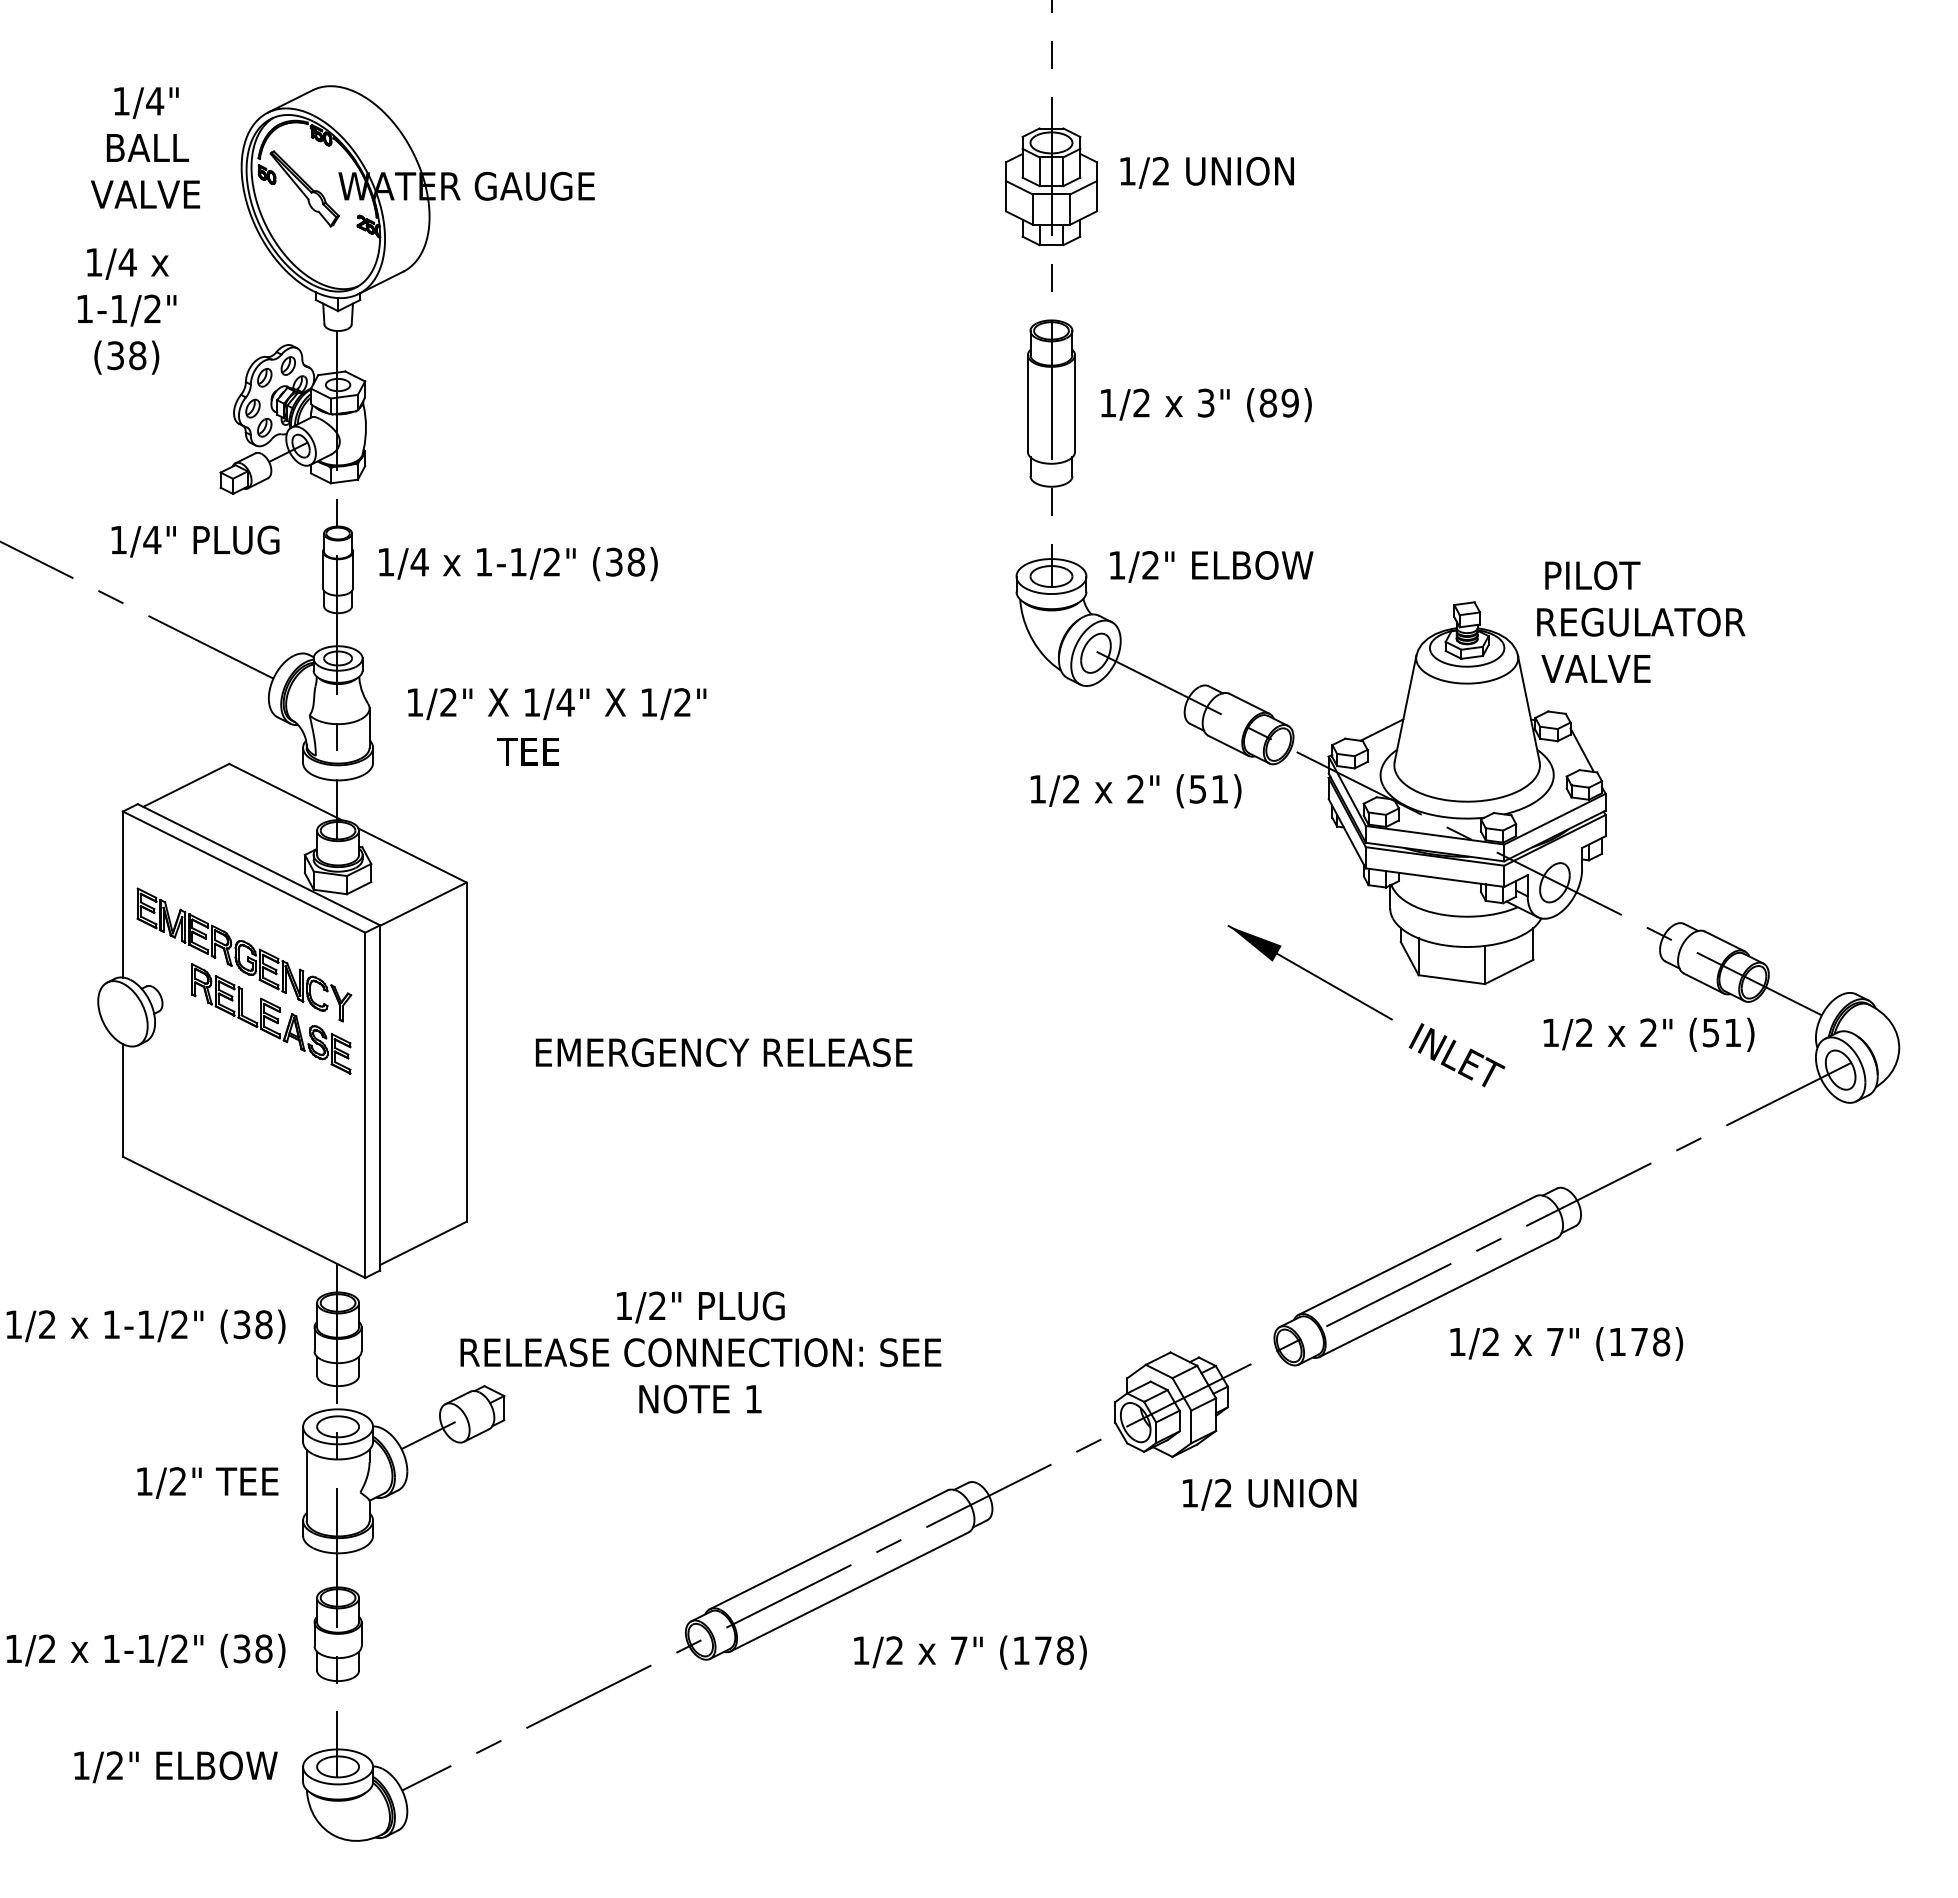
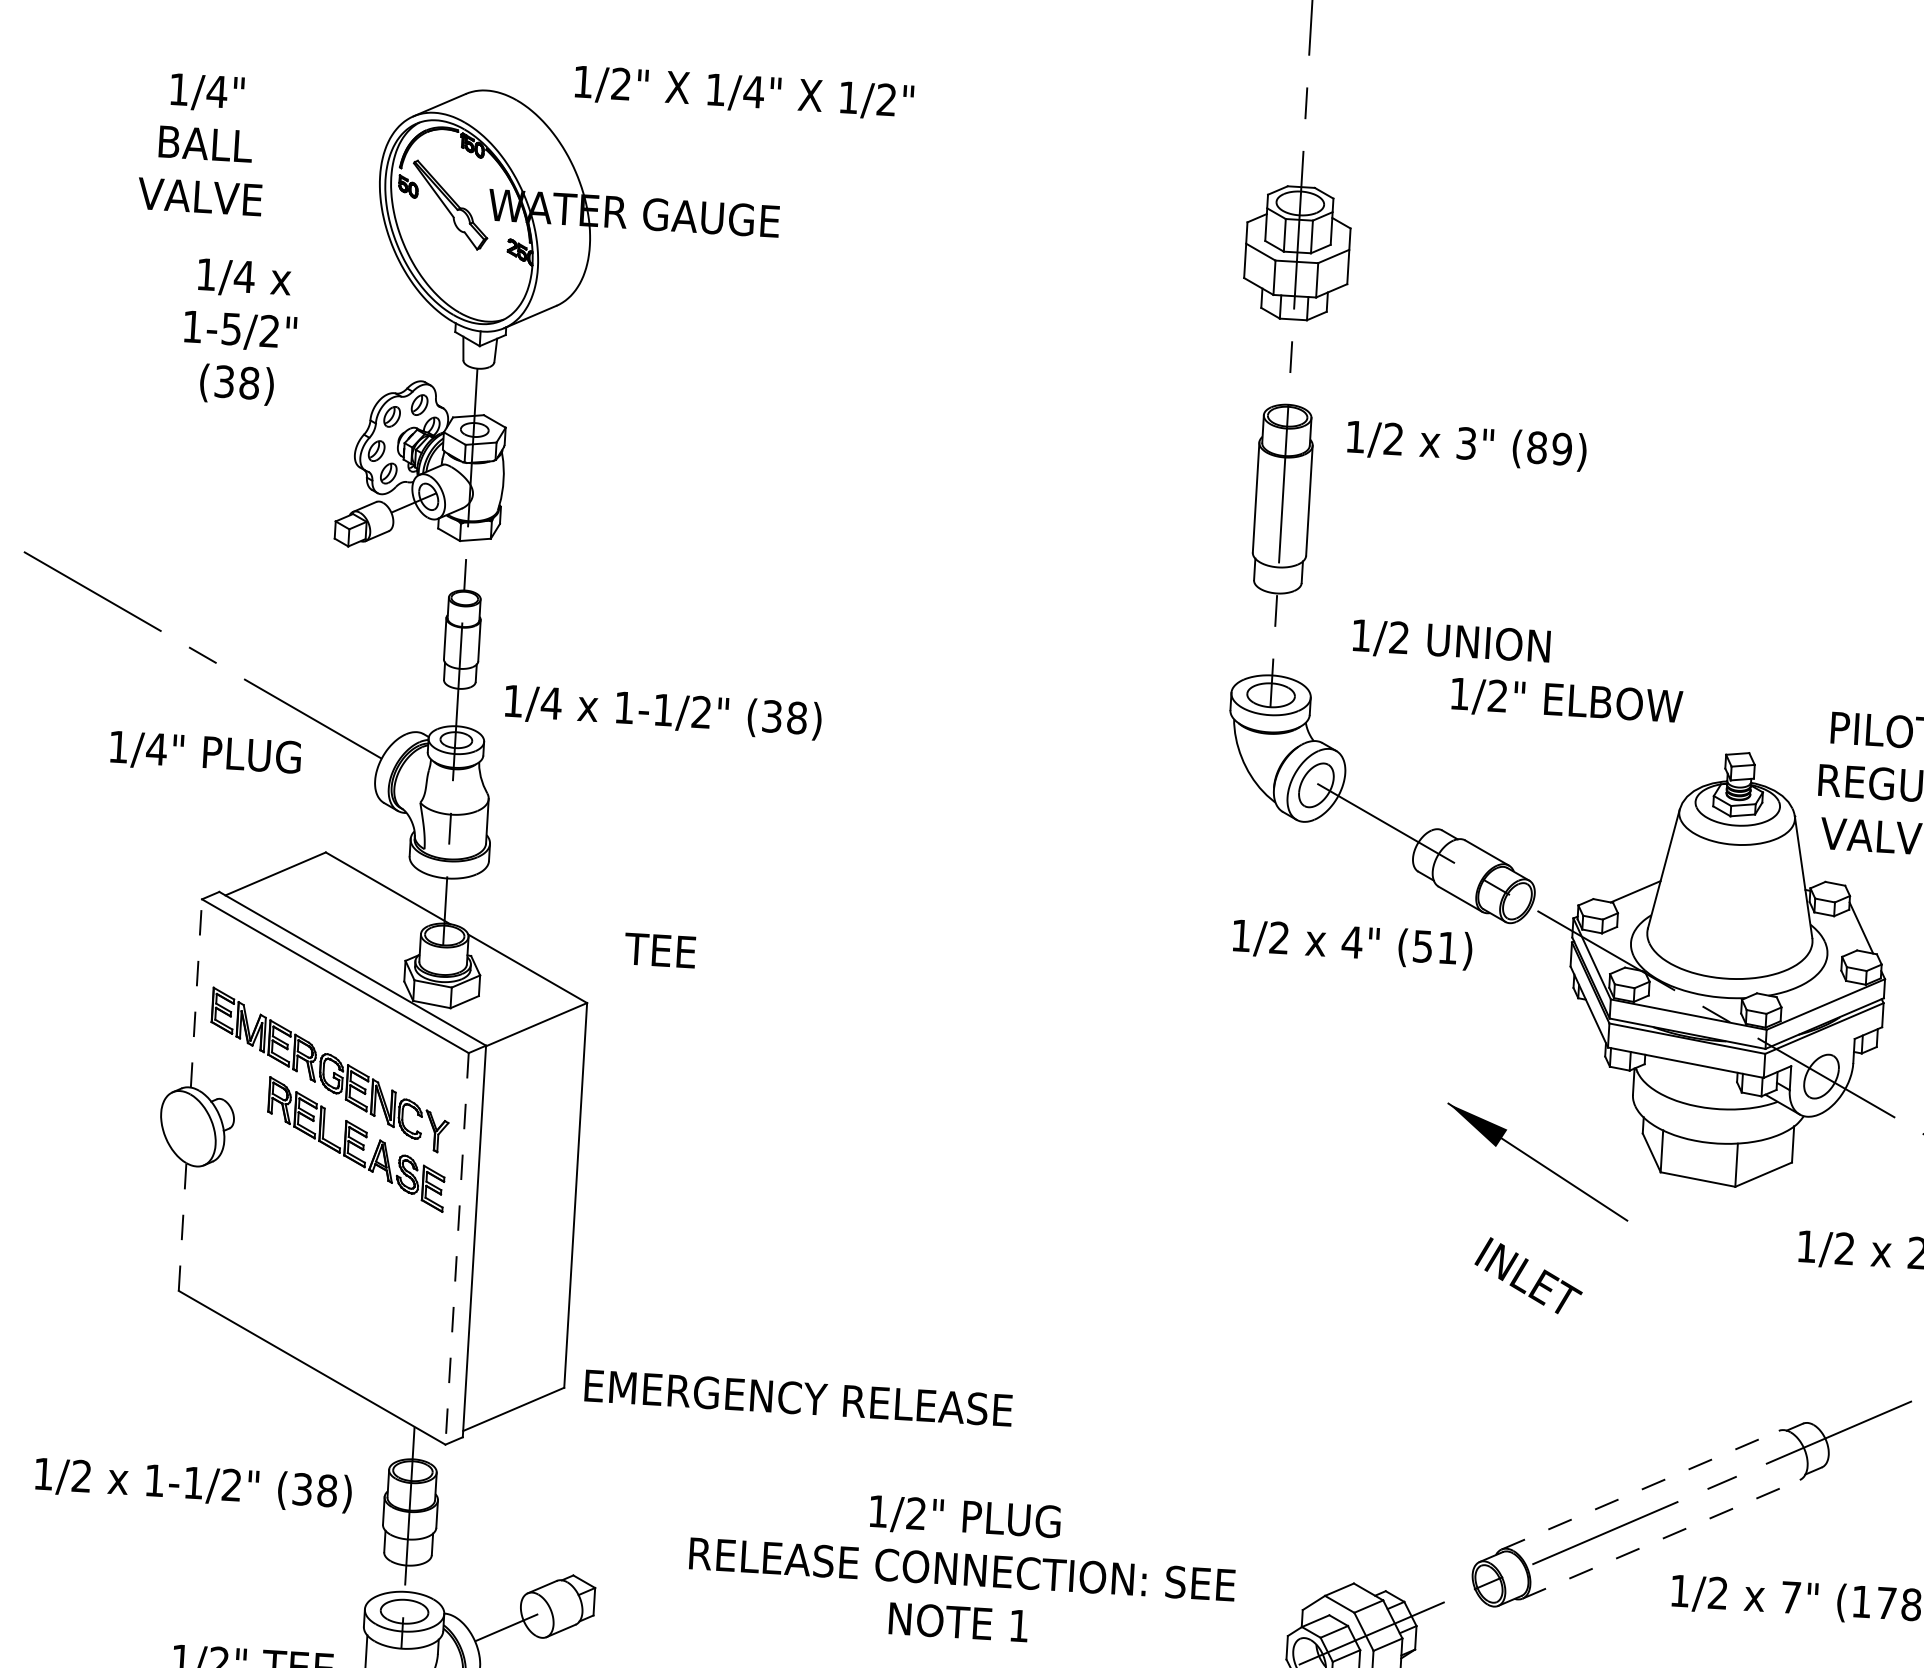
text: (145, 147) -> (203, 143), moved
text: (1206, 172) -> (1450, 642), moved
text: (119, 309) -> (231, 329), 1-1/2" -> 1-5/2"
text: (1206, 405) -> (1466, 446), moved
text: (195, 541) -> (205, 753), moved
text: (518, 564) -> (663, 712), moved
text: (1211, 566) -> (1566, 701), moved
text: (557, 703) -> (744, 92), moved
text: (527, 751) -> (659, 950), moved
text: (1135, 788) -> (1352, 941), 2" -> 4"
line: (122, 894) -> (195, 993), solid -> dashed
text: (723, 1052) -> (797, 1397), moved
text: (1456, 1055) -> (1528, 1276), moved
line: (122, 1099) -> (182, 1225), solid -> dashed
line: (365, 1105) -> (457, 1249), solid -> dashed
line: (1417, 1255) -> (1640, 1490), solid -> dashed
line: (1438, 1297) -> (1661, 1539), solid -> dashed
text: (700, 1352) -> (961, 1569), moved

